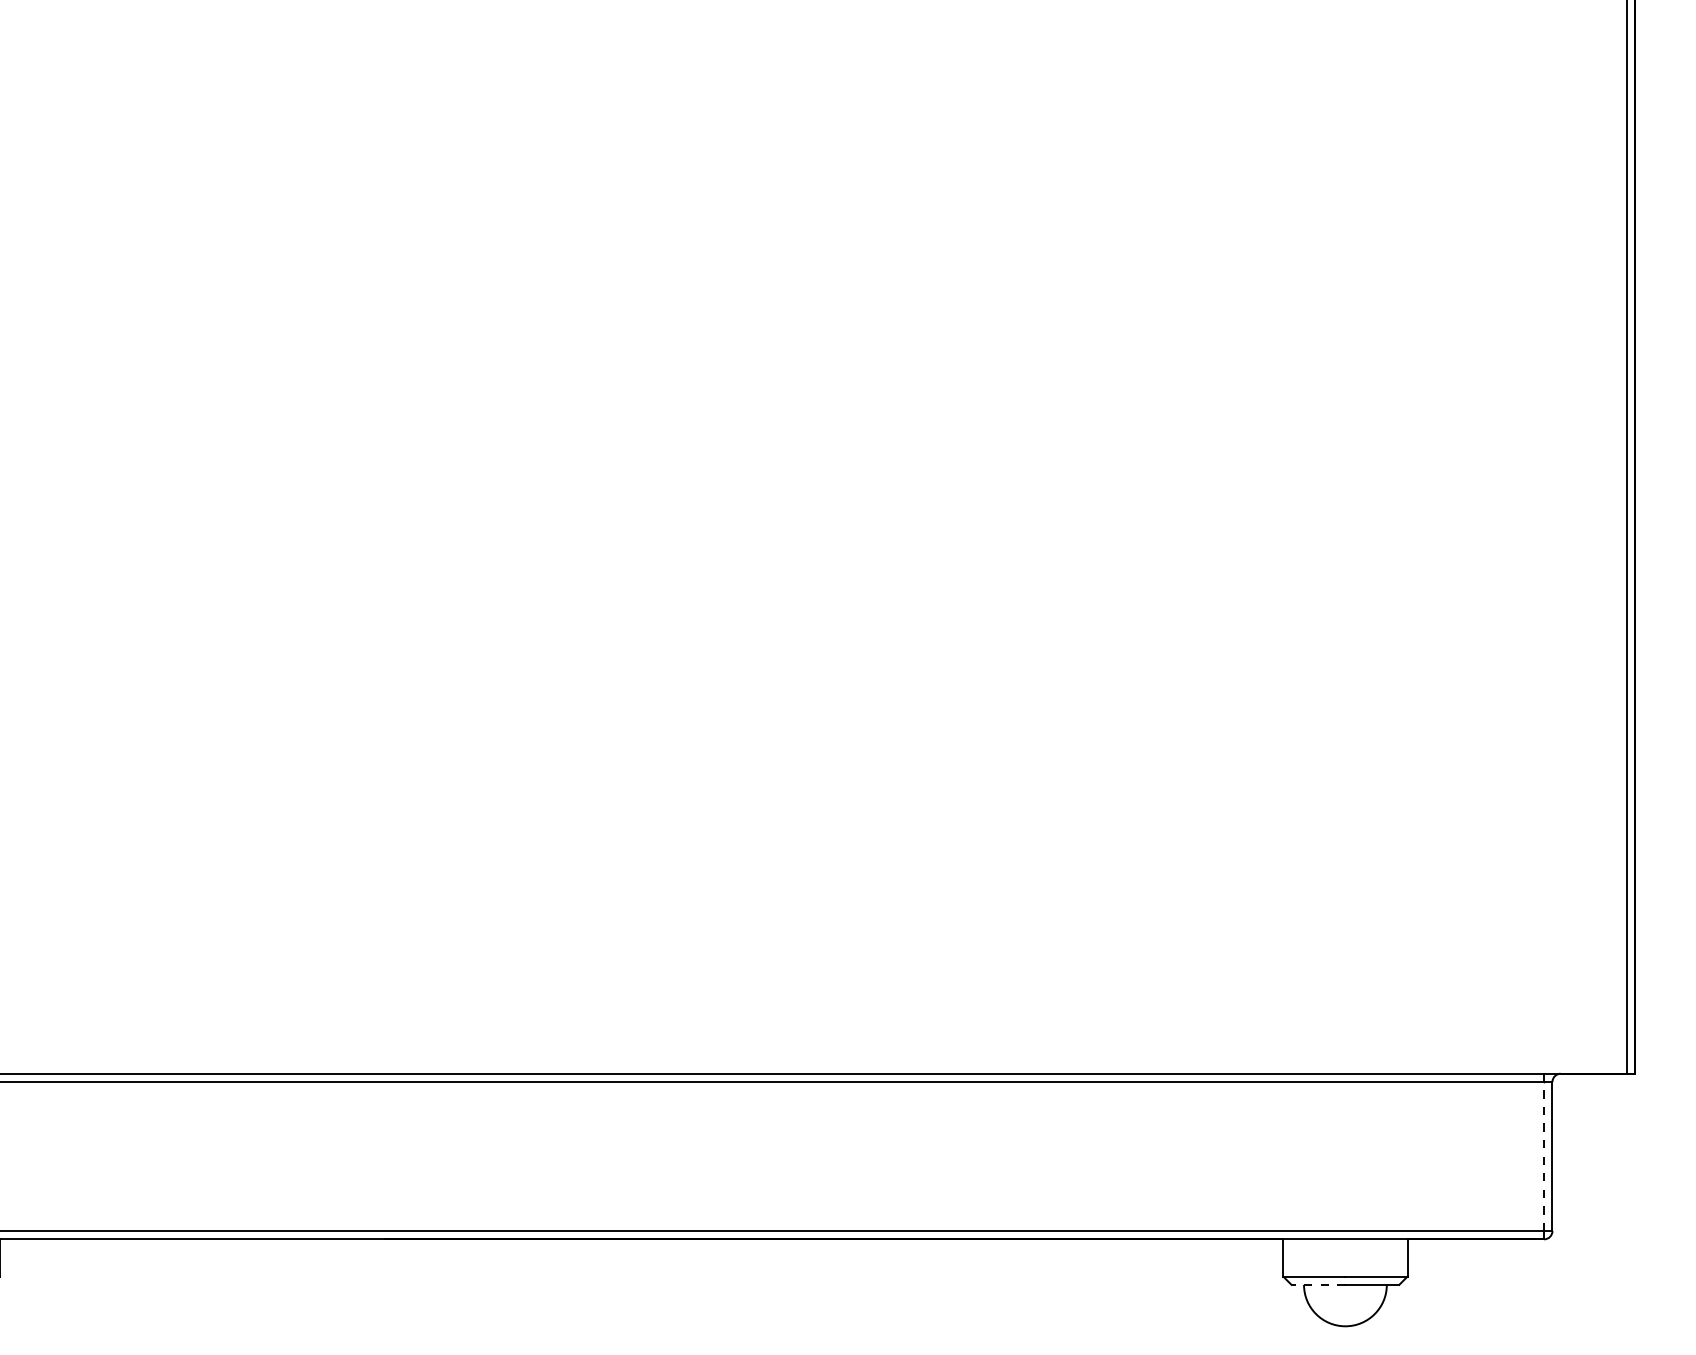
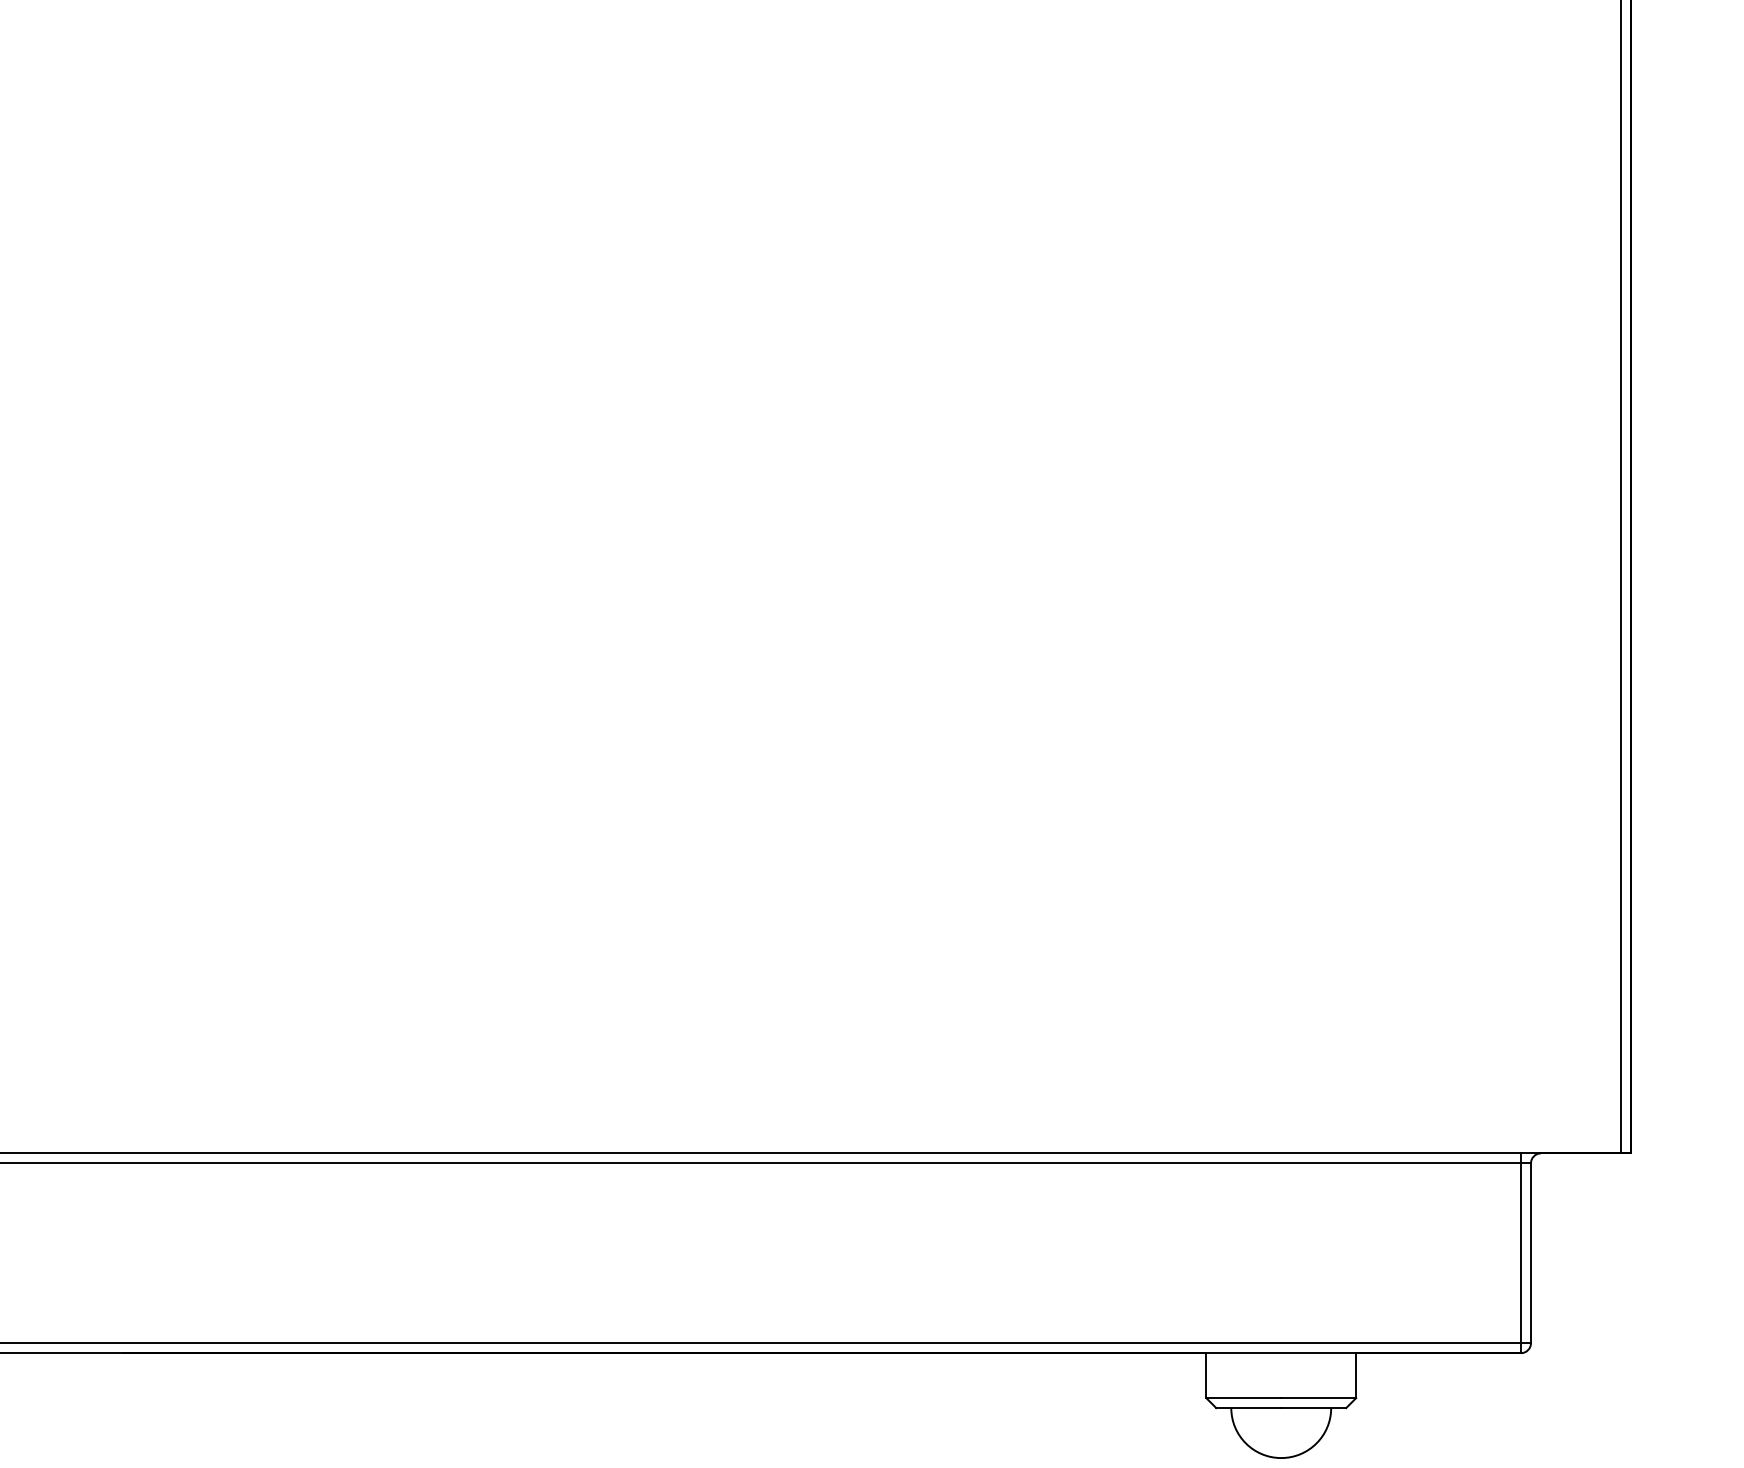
line: (1544, 1156) -> (1521, 1253), dashed -> solid
line: (1318, 1284) -> (1248, 1407), dashed -> solid

